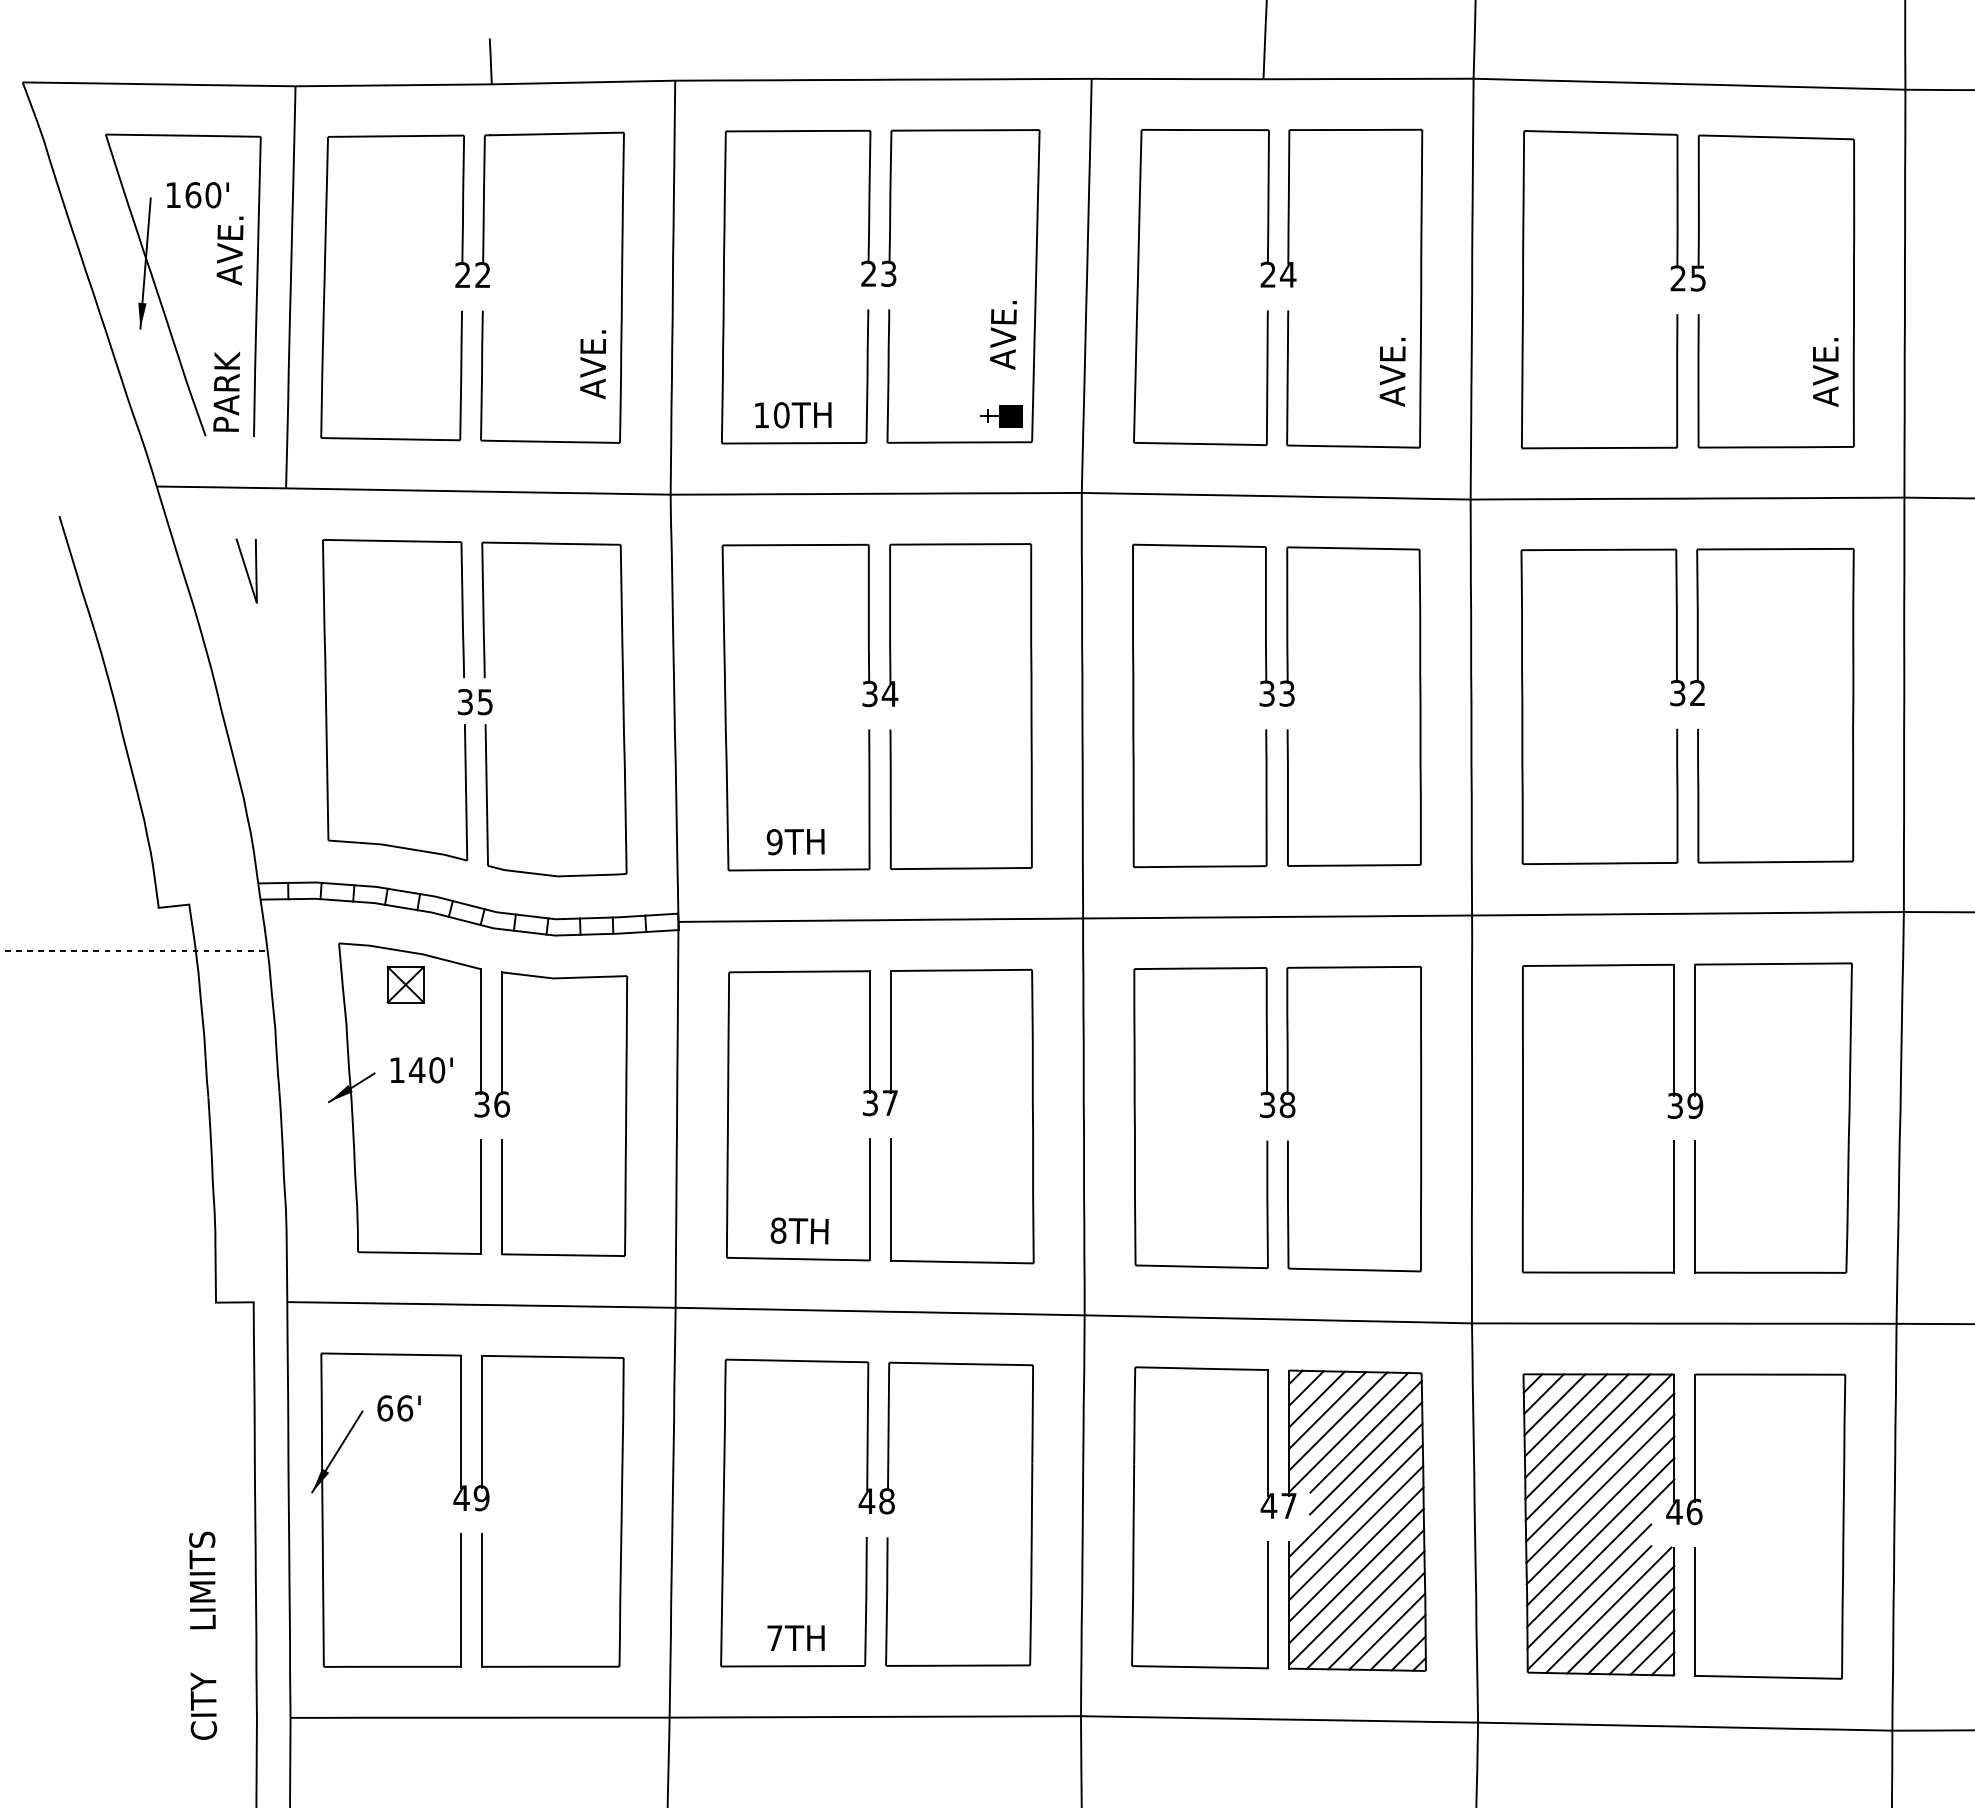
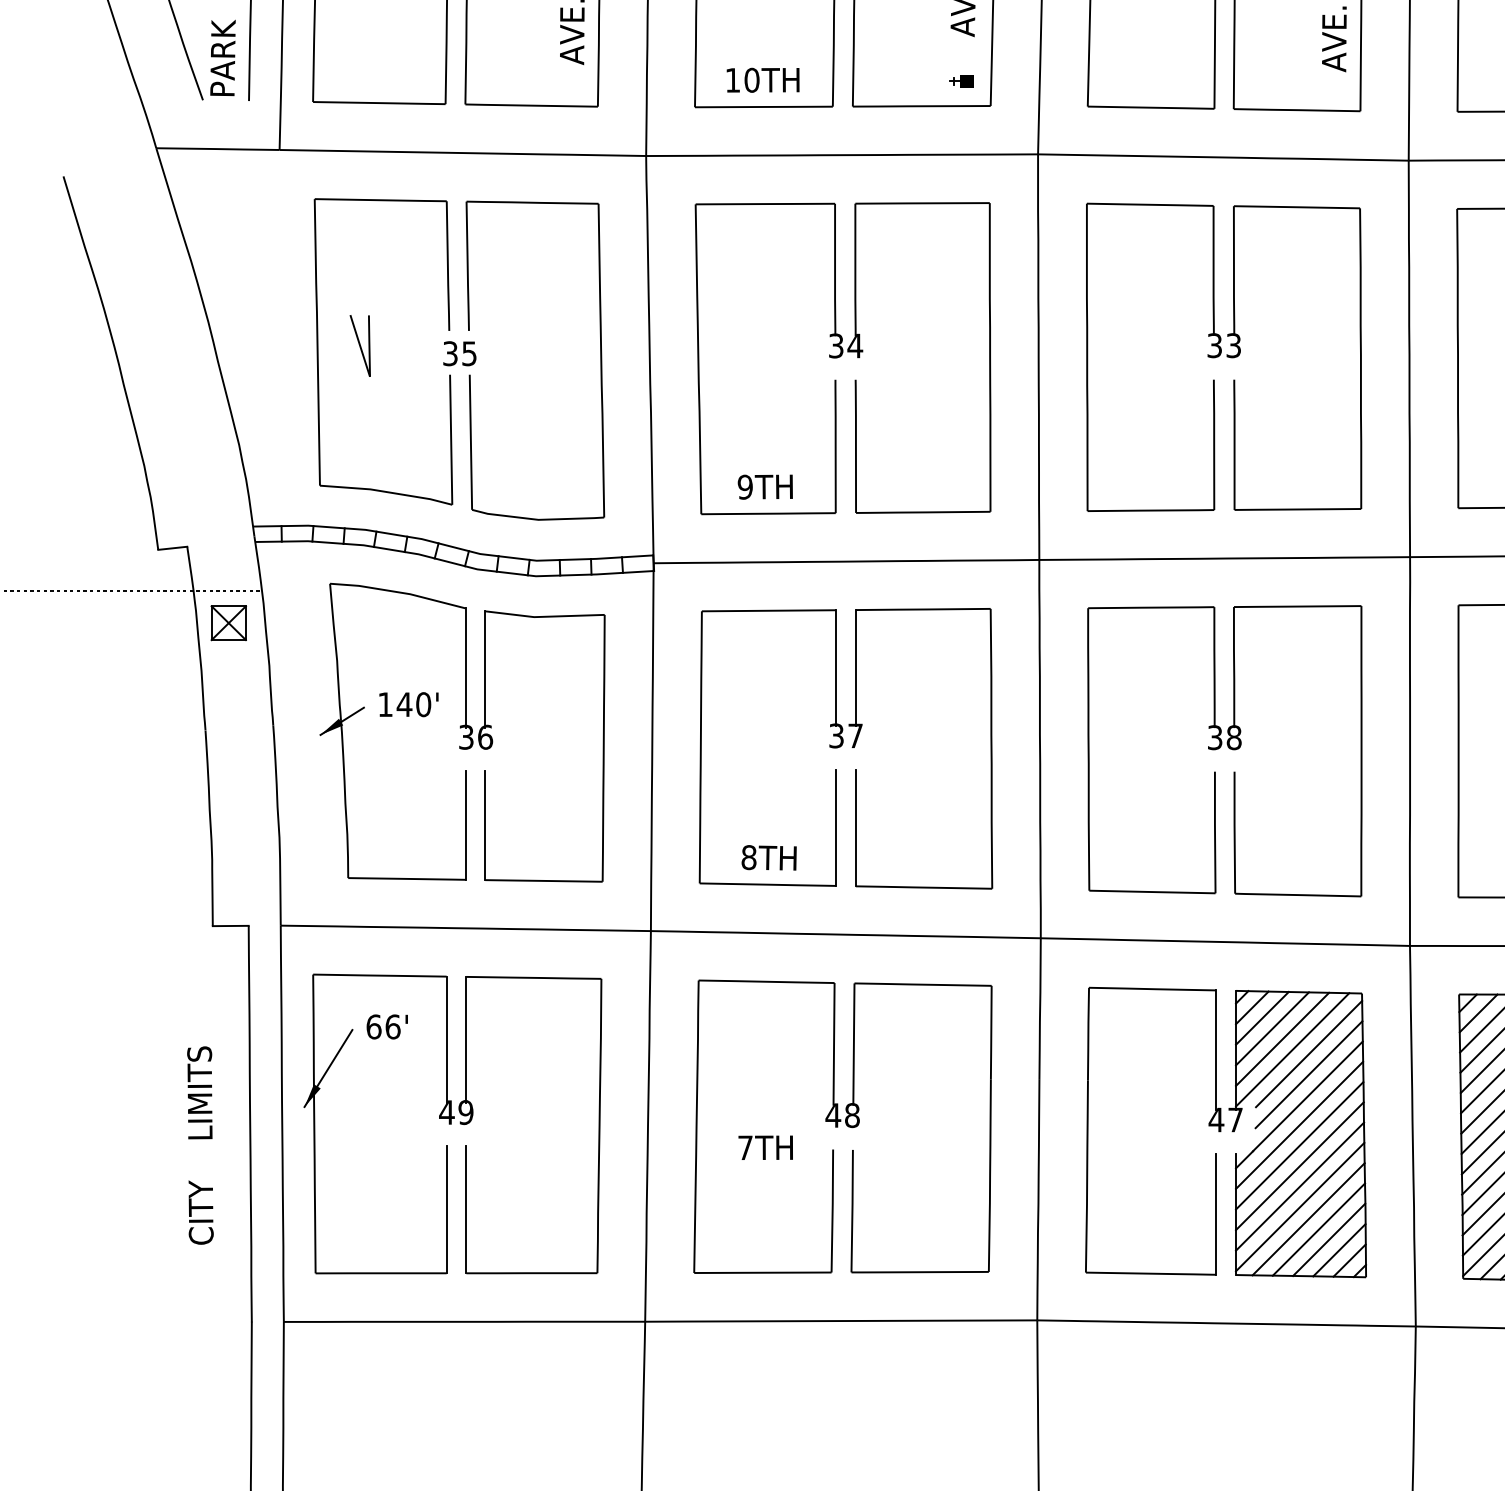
part: (1001, 416) -> (961, 81), size x0.6
part: (246, 570) -> (360, 345), moved
part: (405, 984) -> (228, 622), moved
text: (203, 1635) -> (200, 1145), moved
text: (795, 1637) -> (765, 1147), moved

